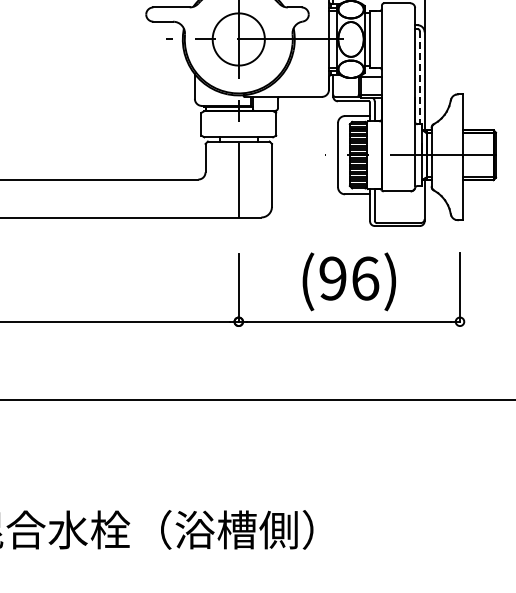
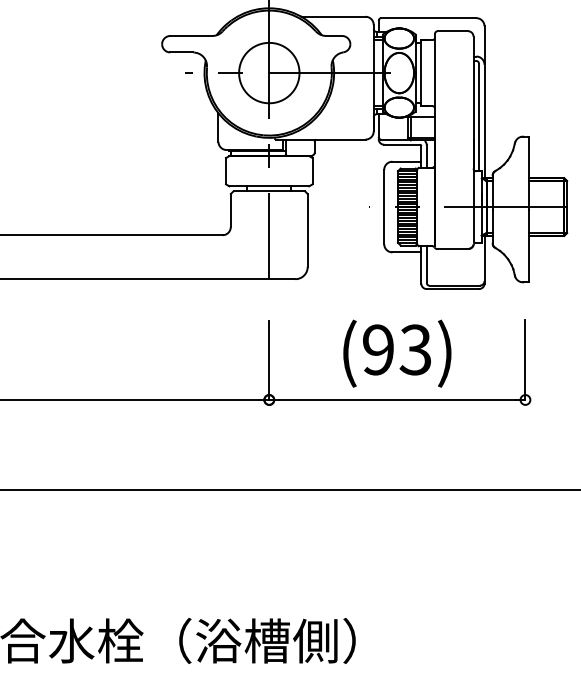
line: (419, 78) -> (478, 118), dashed -> solid
text: (365, 278) -> (416, 349), (96) -> (93)

